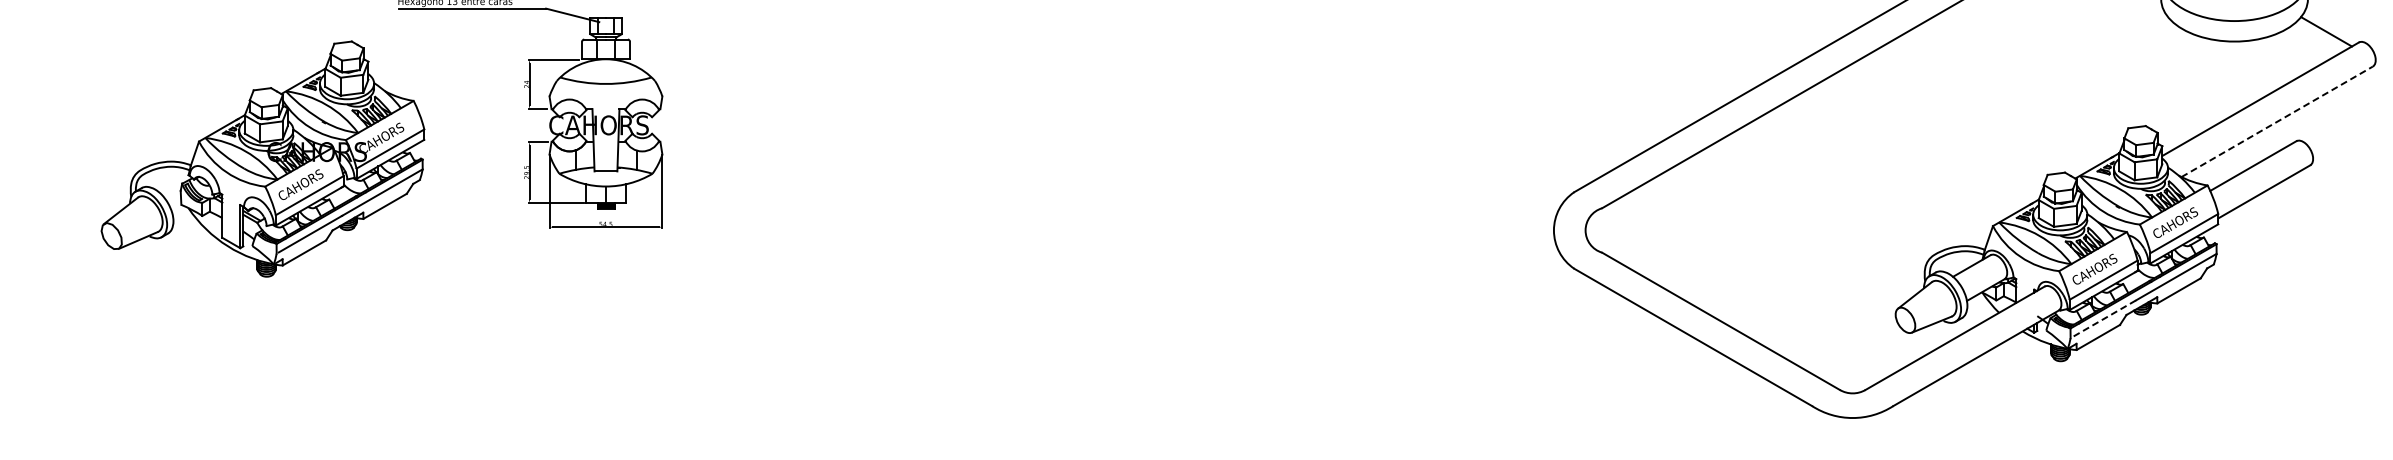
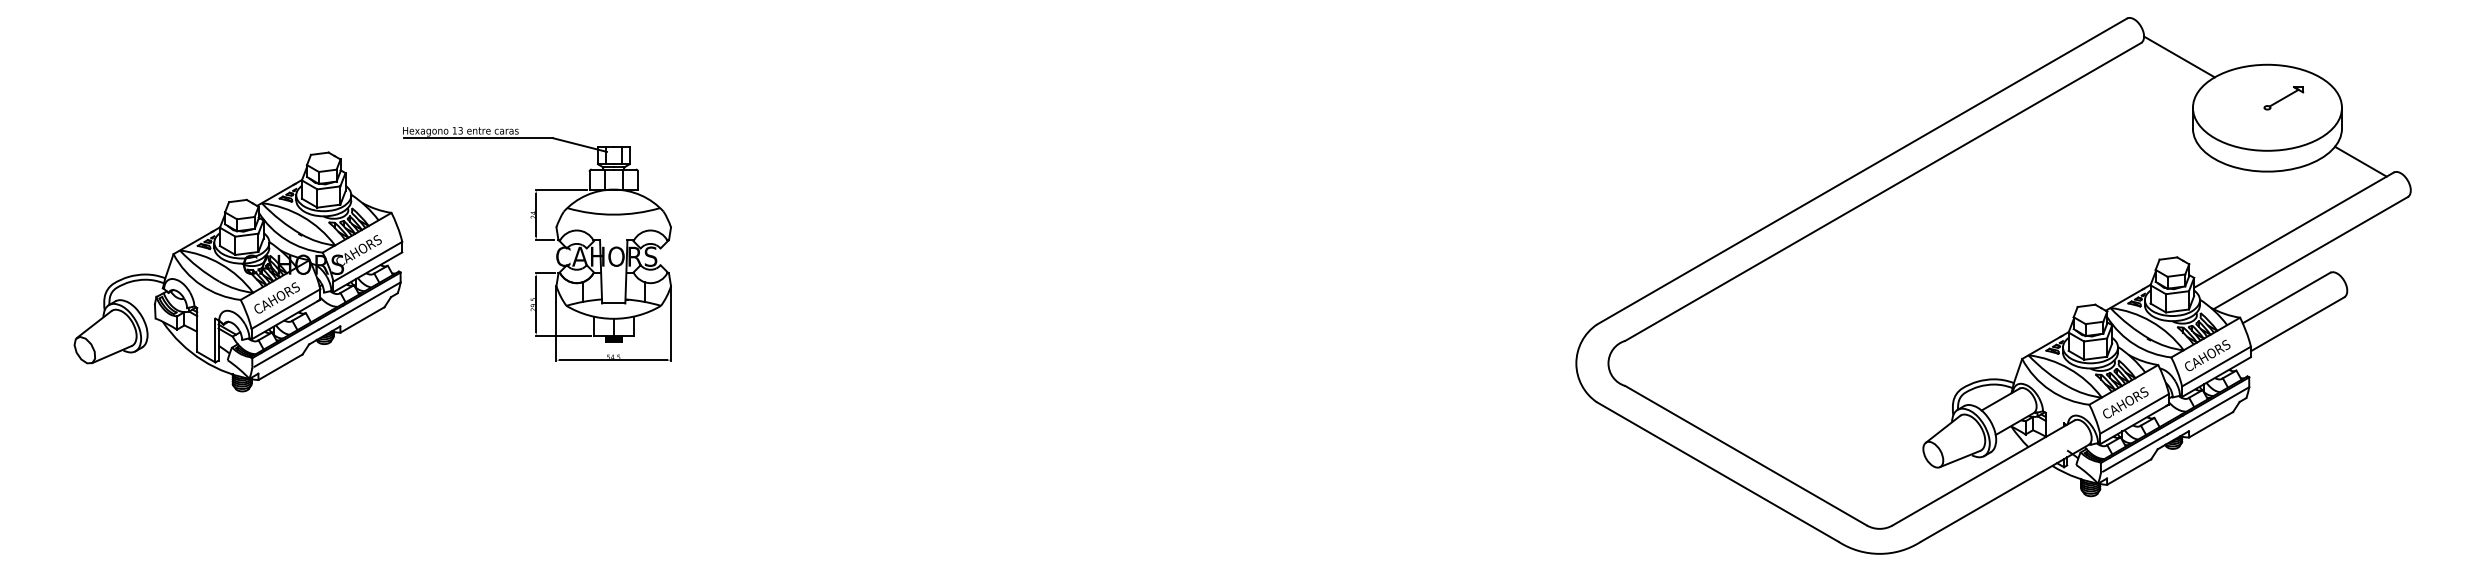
line: (2277, 121) -> (2311, 252), dashed -> solid
part: (263, 158) -> (238, 271), moved
line: (2103, 319) -> (2134, 453), dashed -> solid

